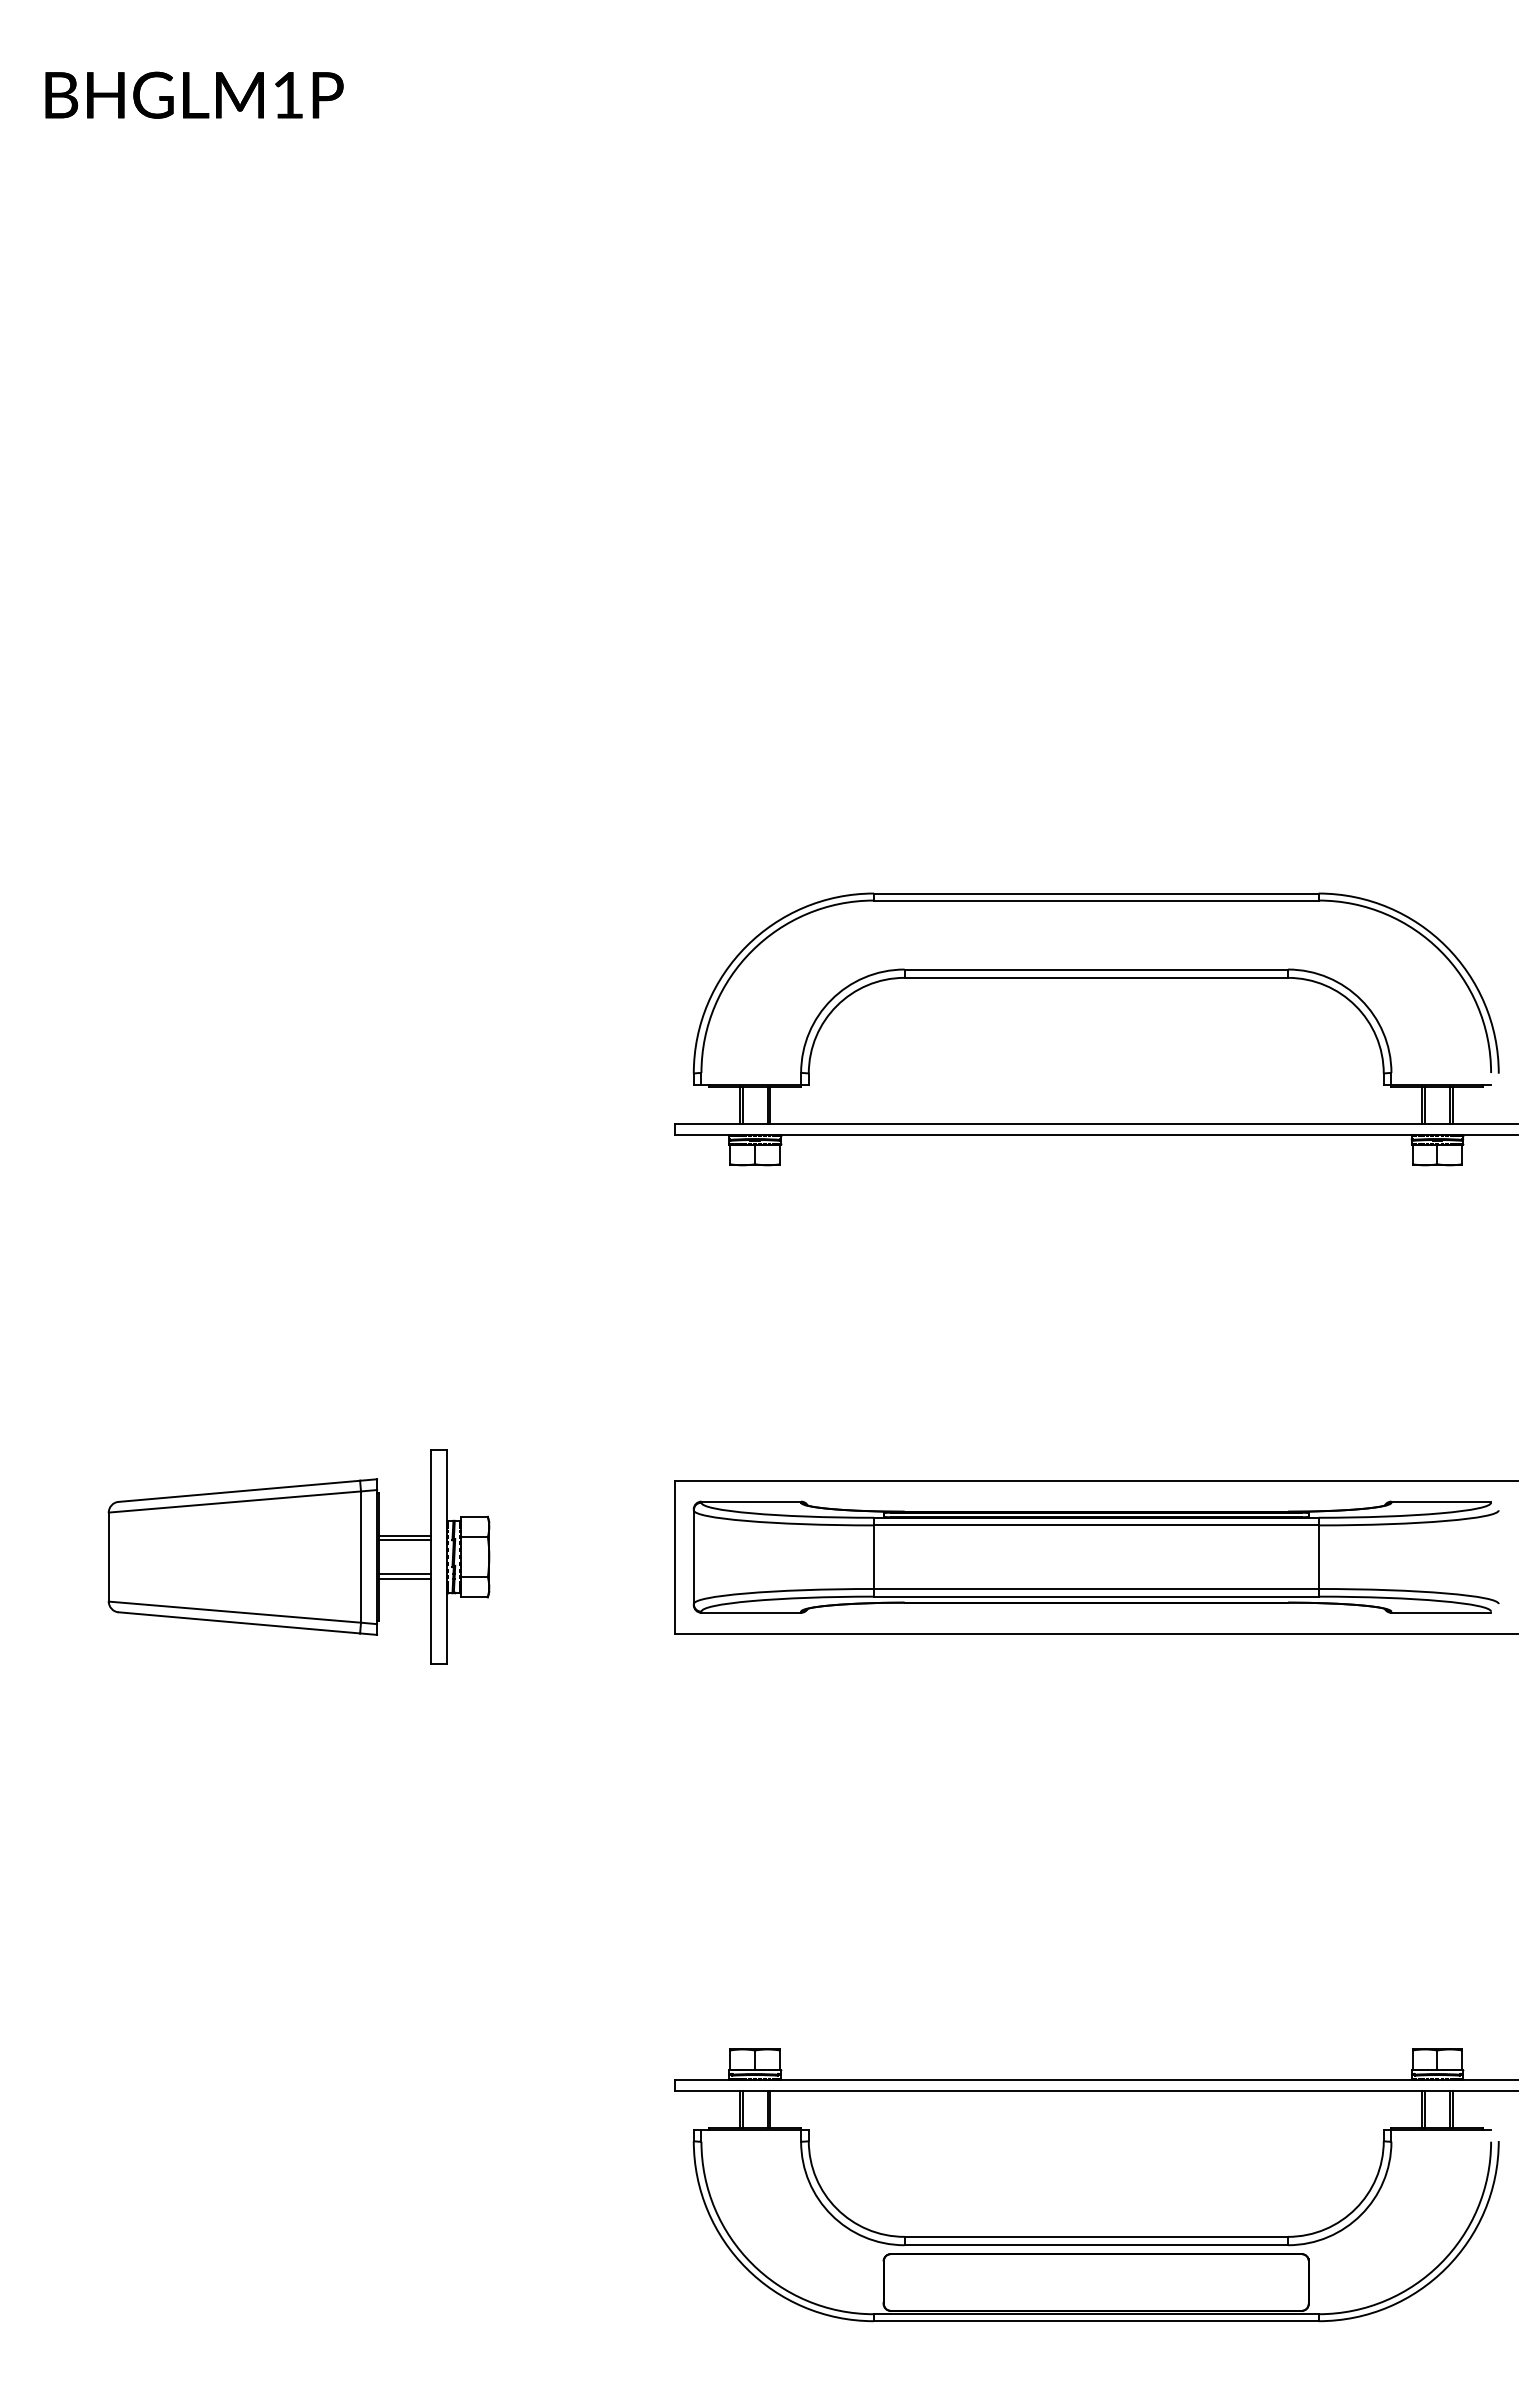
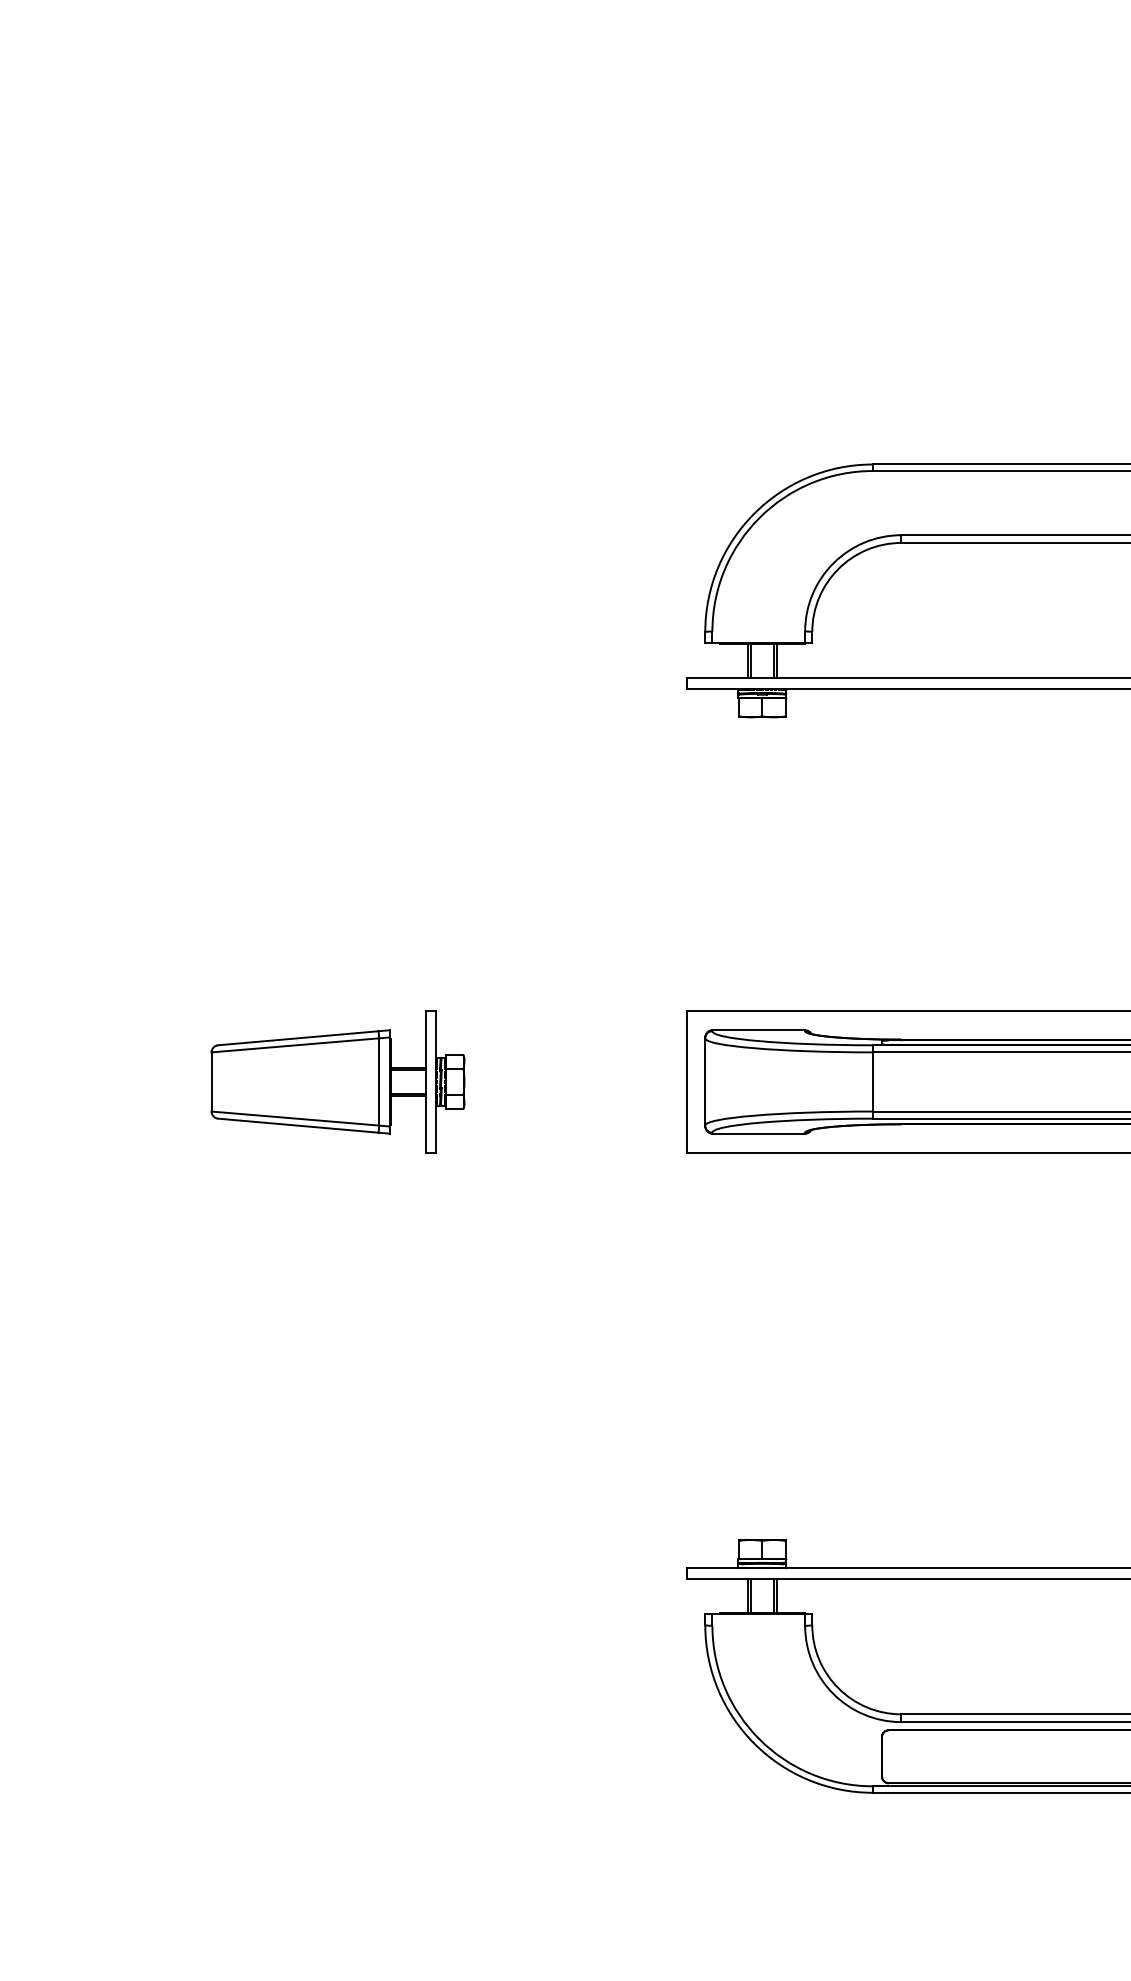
part: (298, 1557) -> (337, 1082), size x0.71

